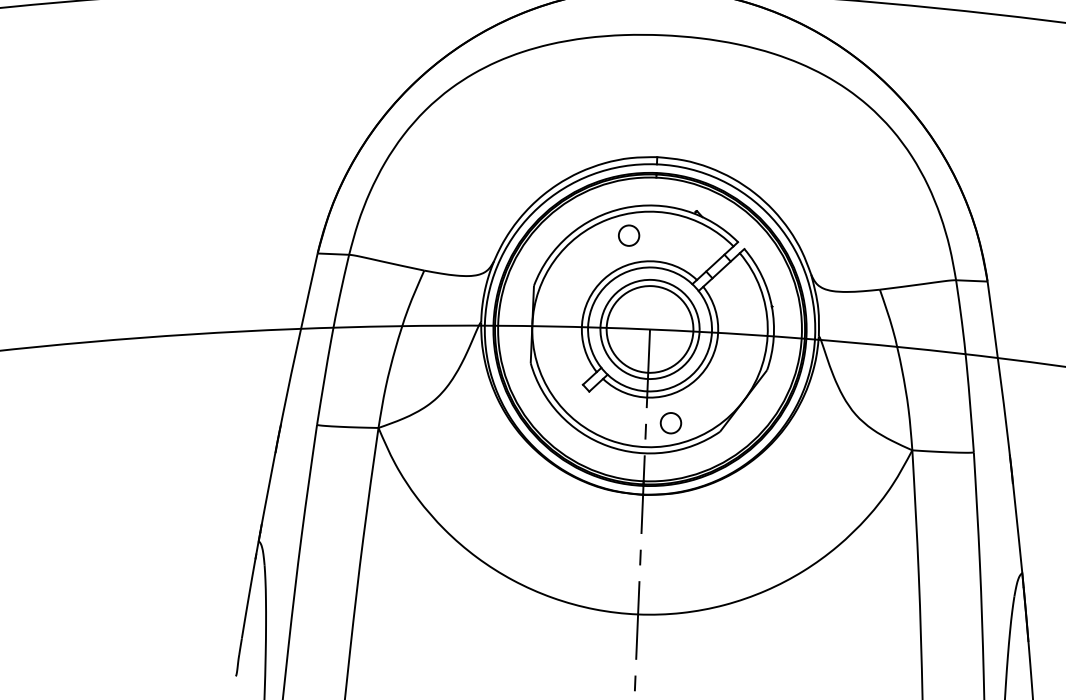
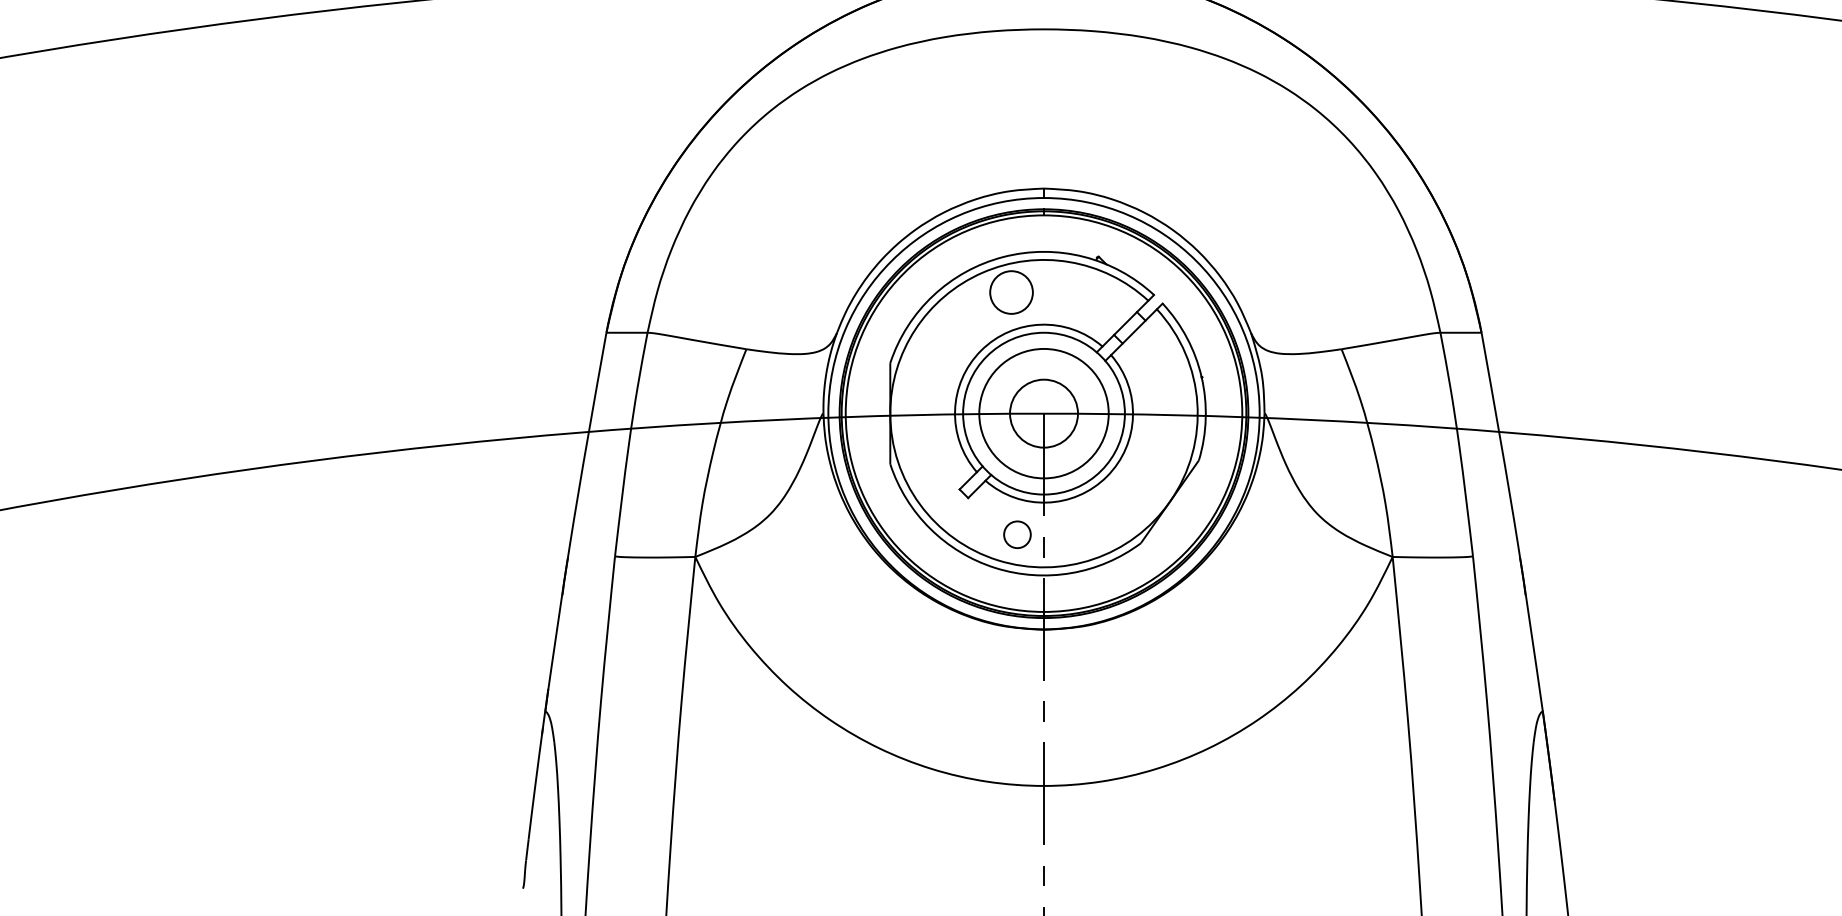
circle: (629, 235) -> (1011, 292), size x1.6
circle: (649, 329) -> (1043, 413), size x0.6
circle: (671, 423) -> (1017, 534), moved

